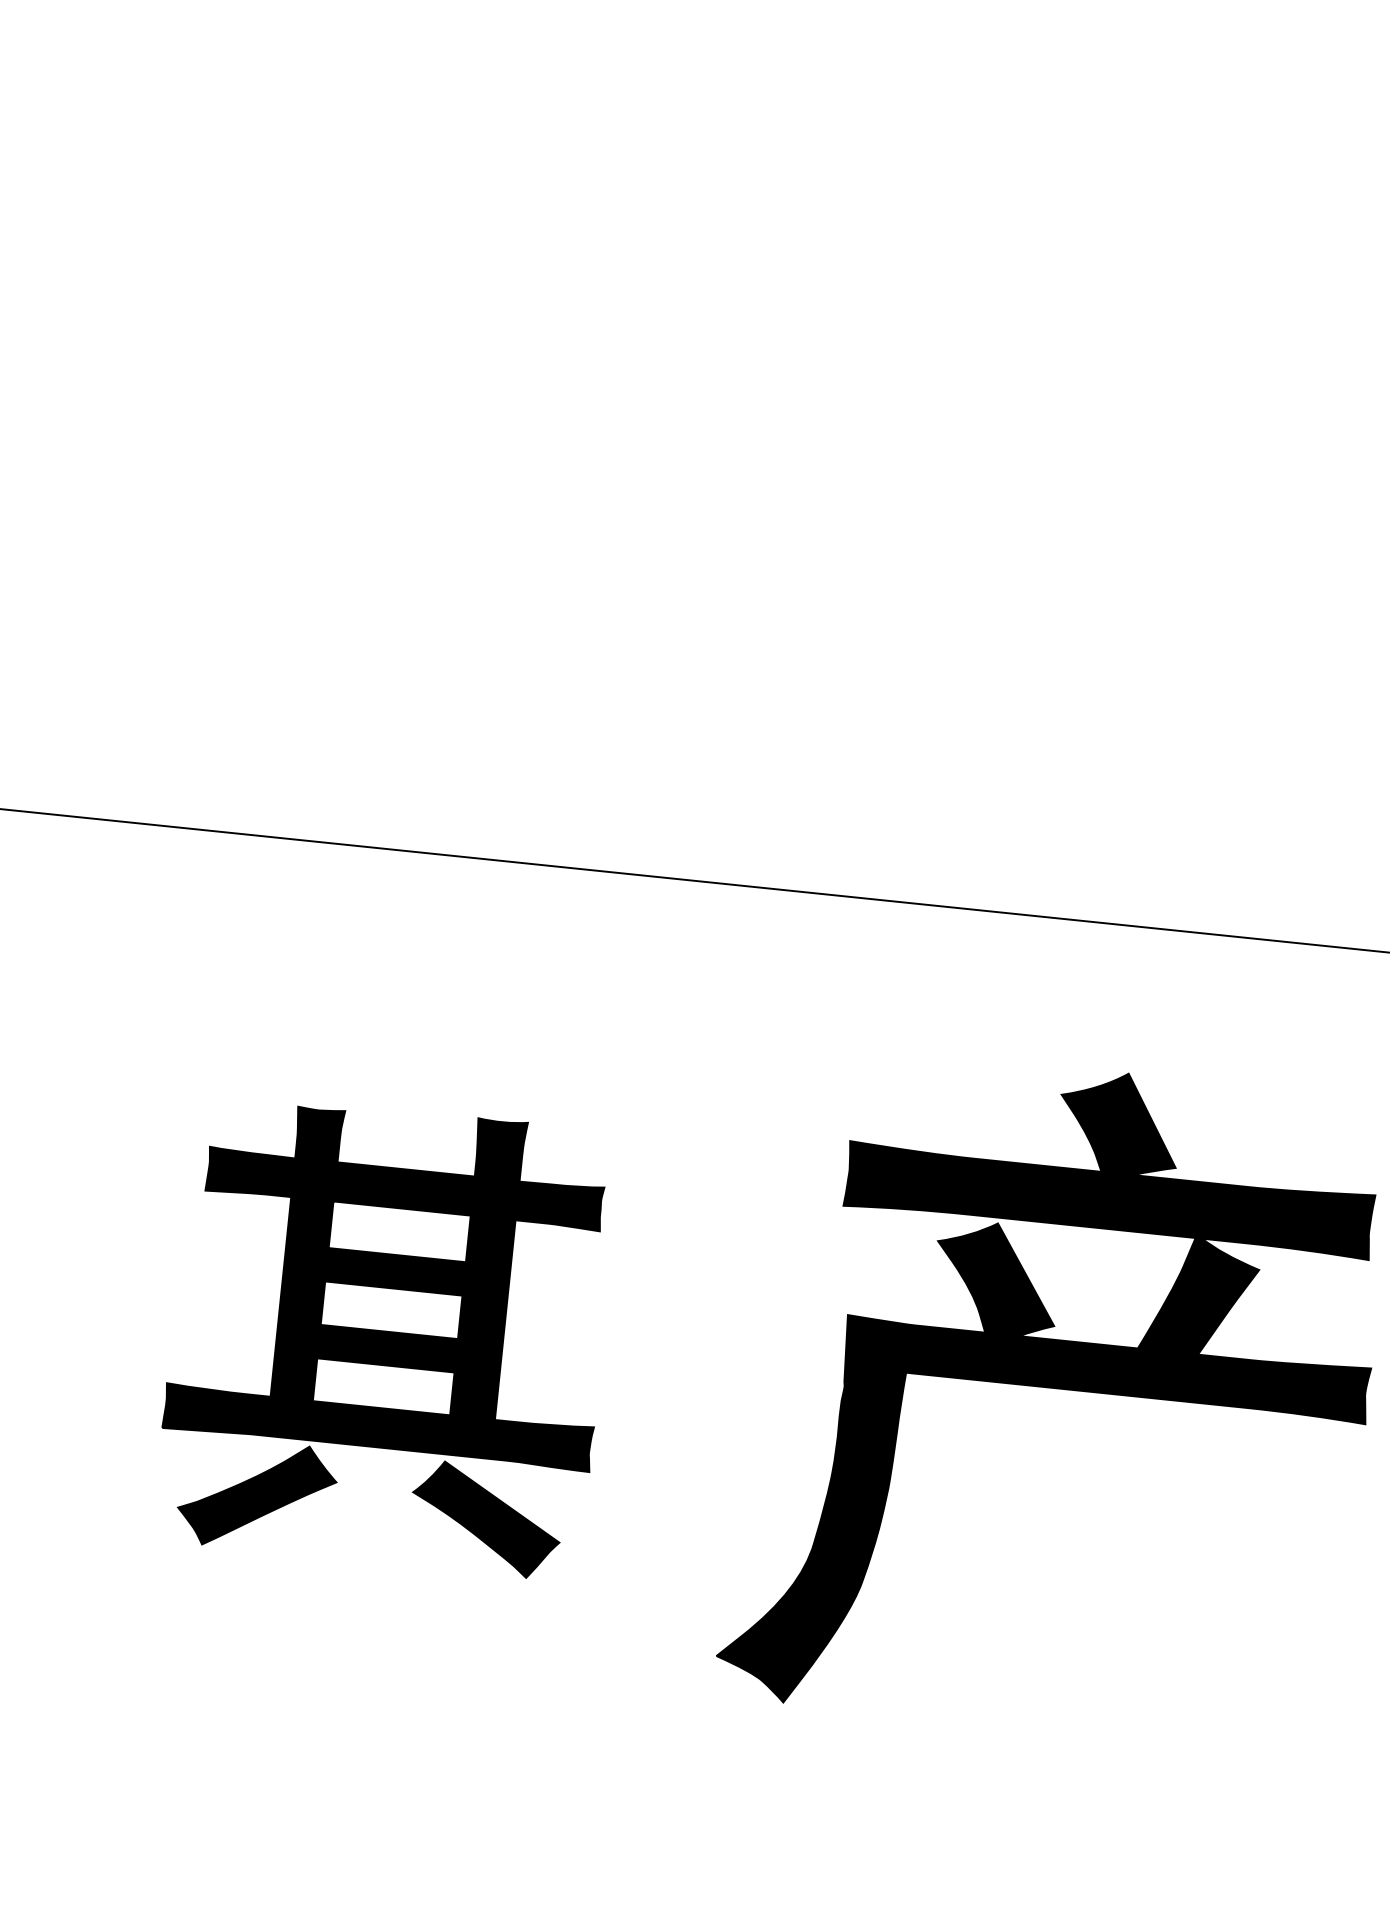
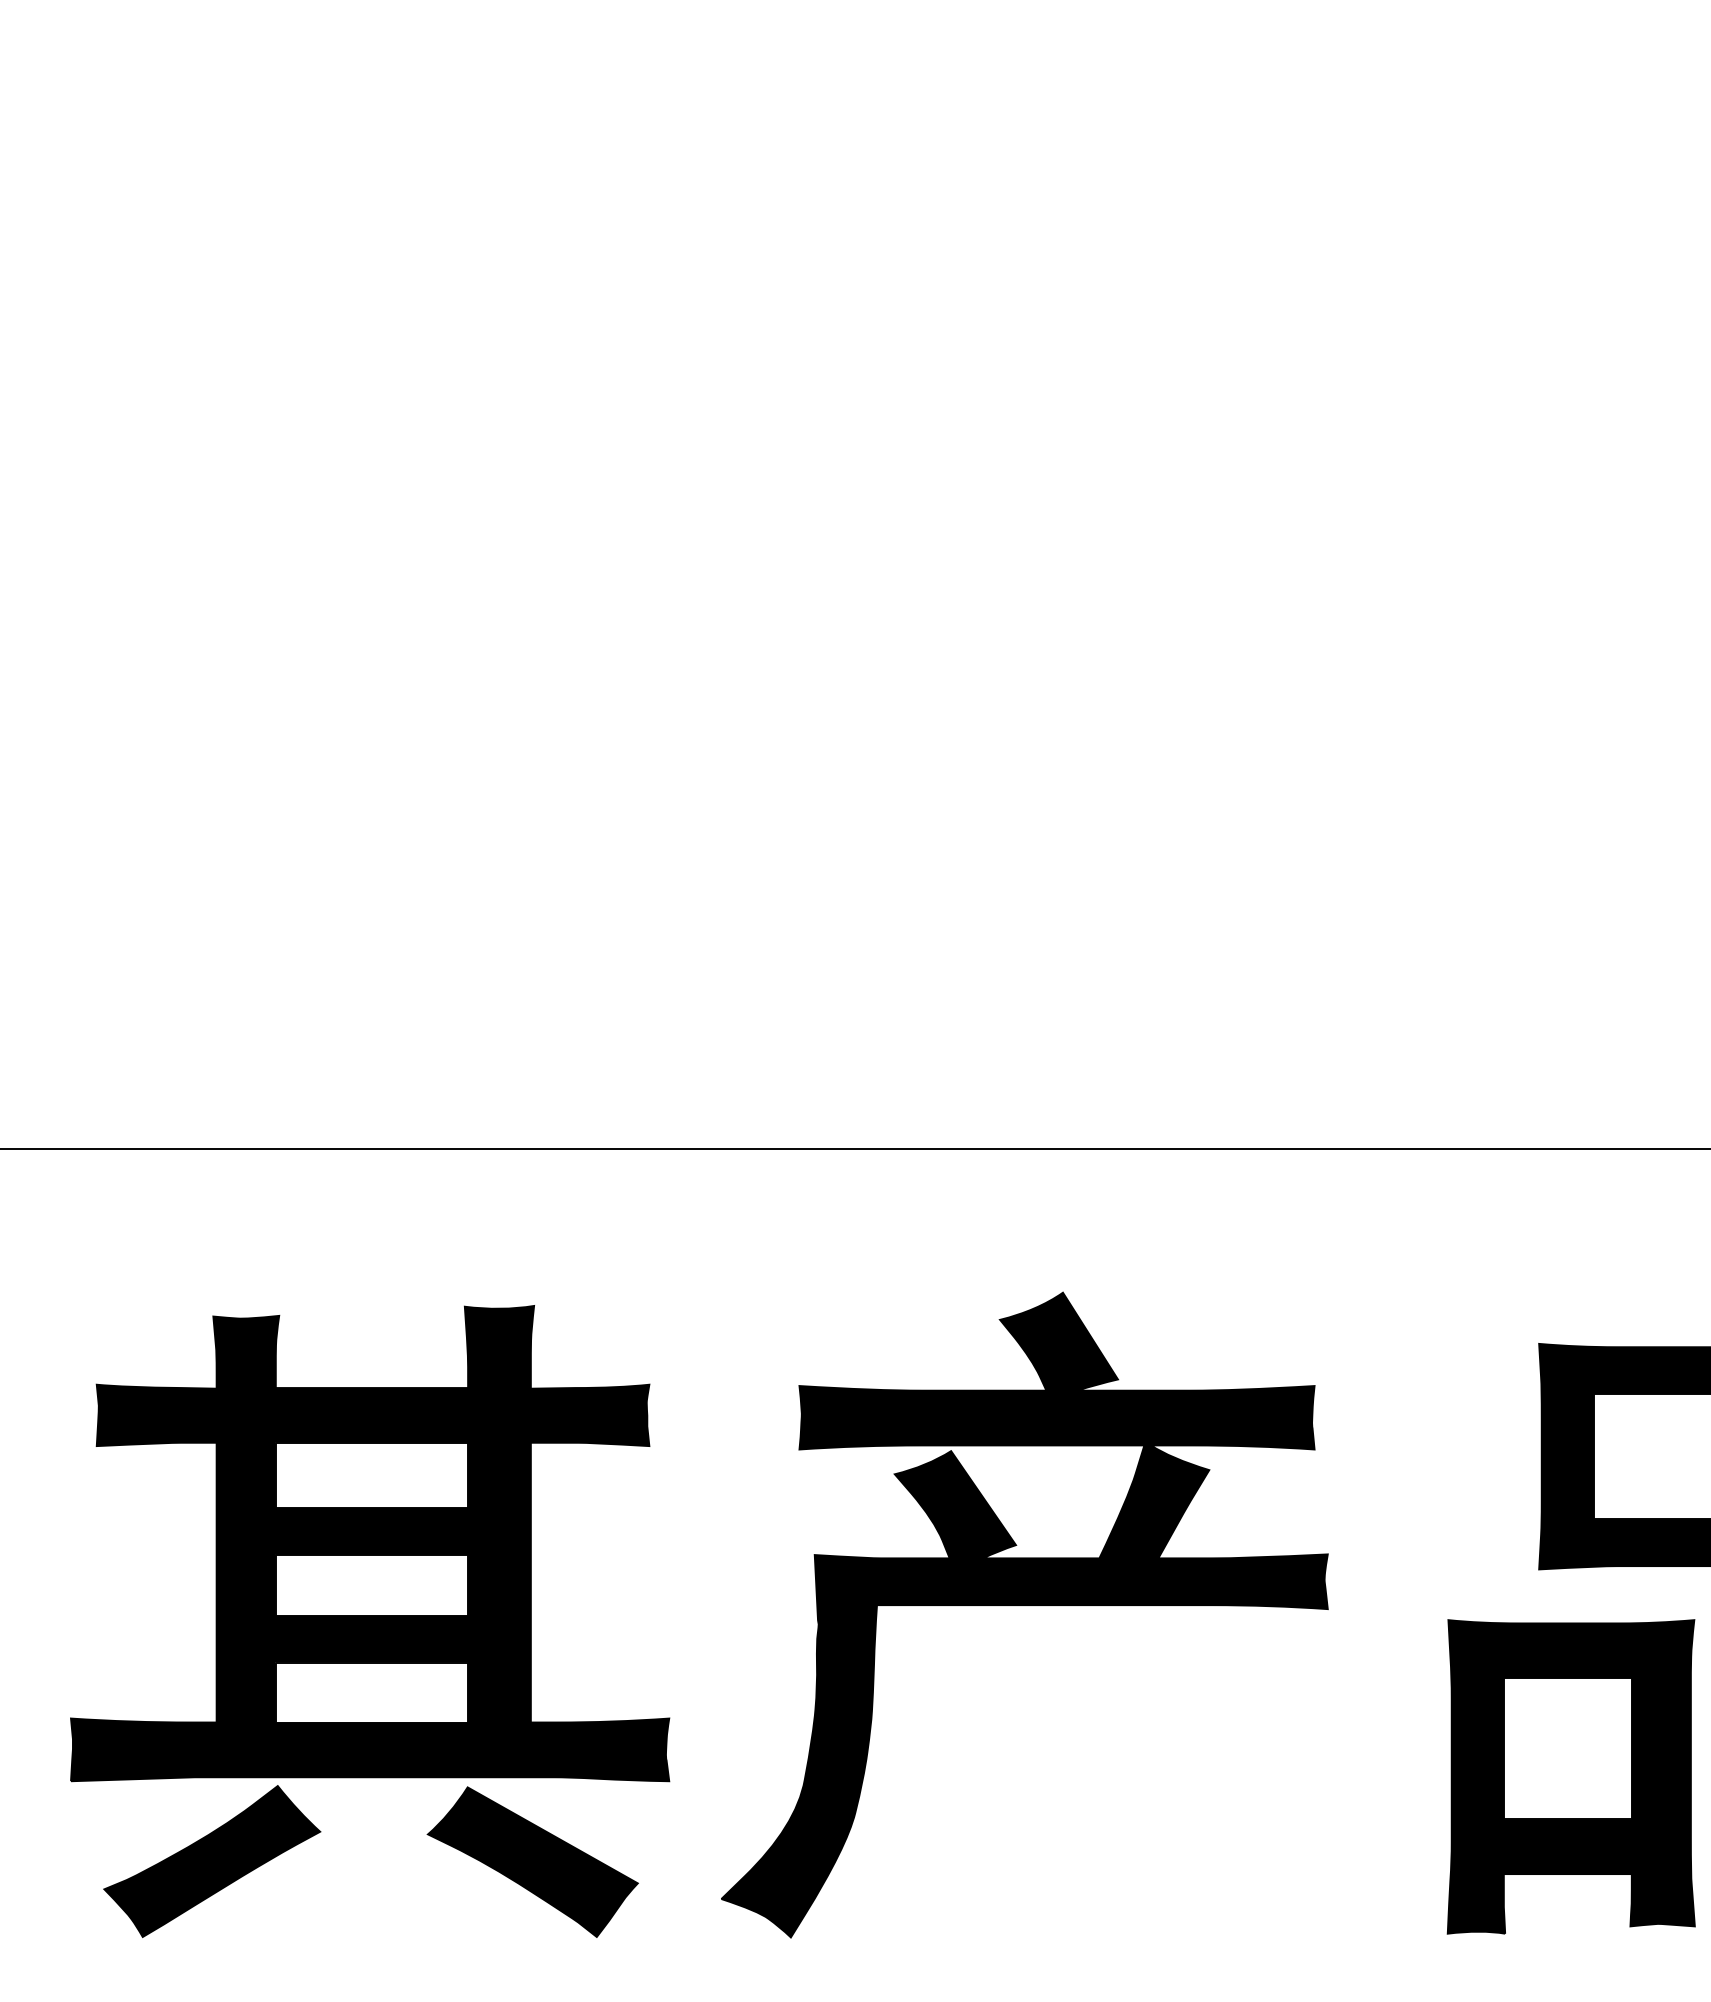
part: (387, 1336) -> (370, 1621), size x1.43

